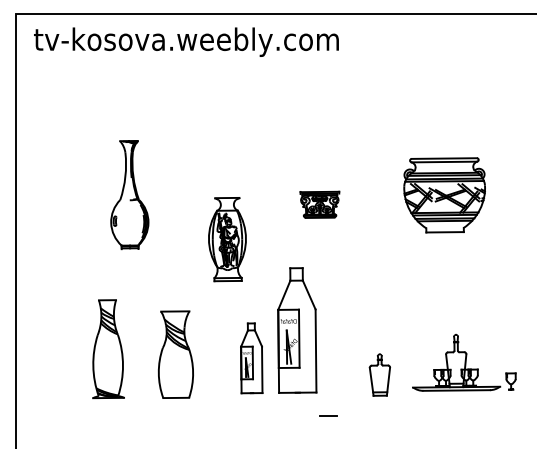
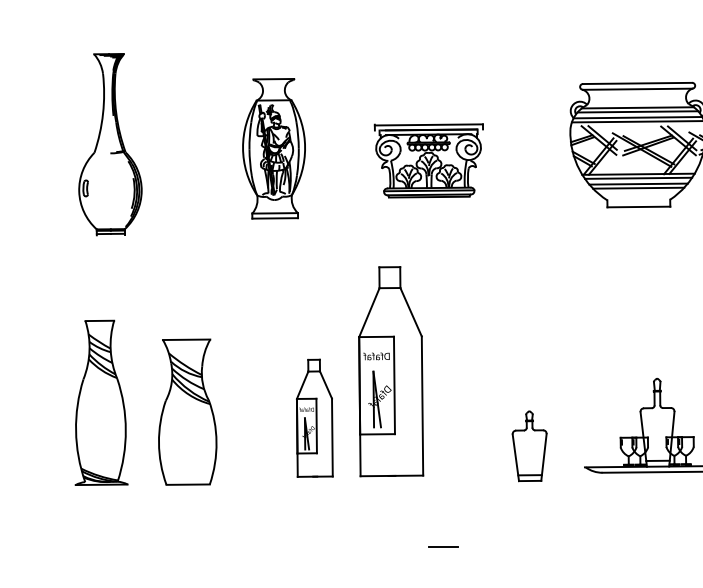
part: (319, 204) -> (428, 160), size x1.67
part: (227, 239) -> (274, 148), moved
part: (108, 349) -> (101, 403), moved
line: (328, 415) -> (443, 545), moved

